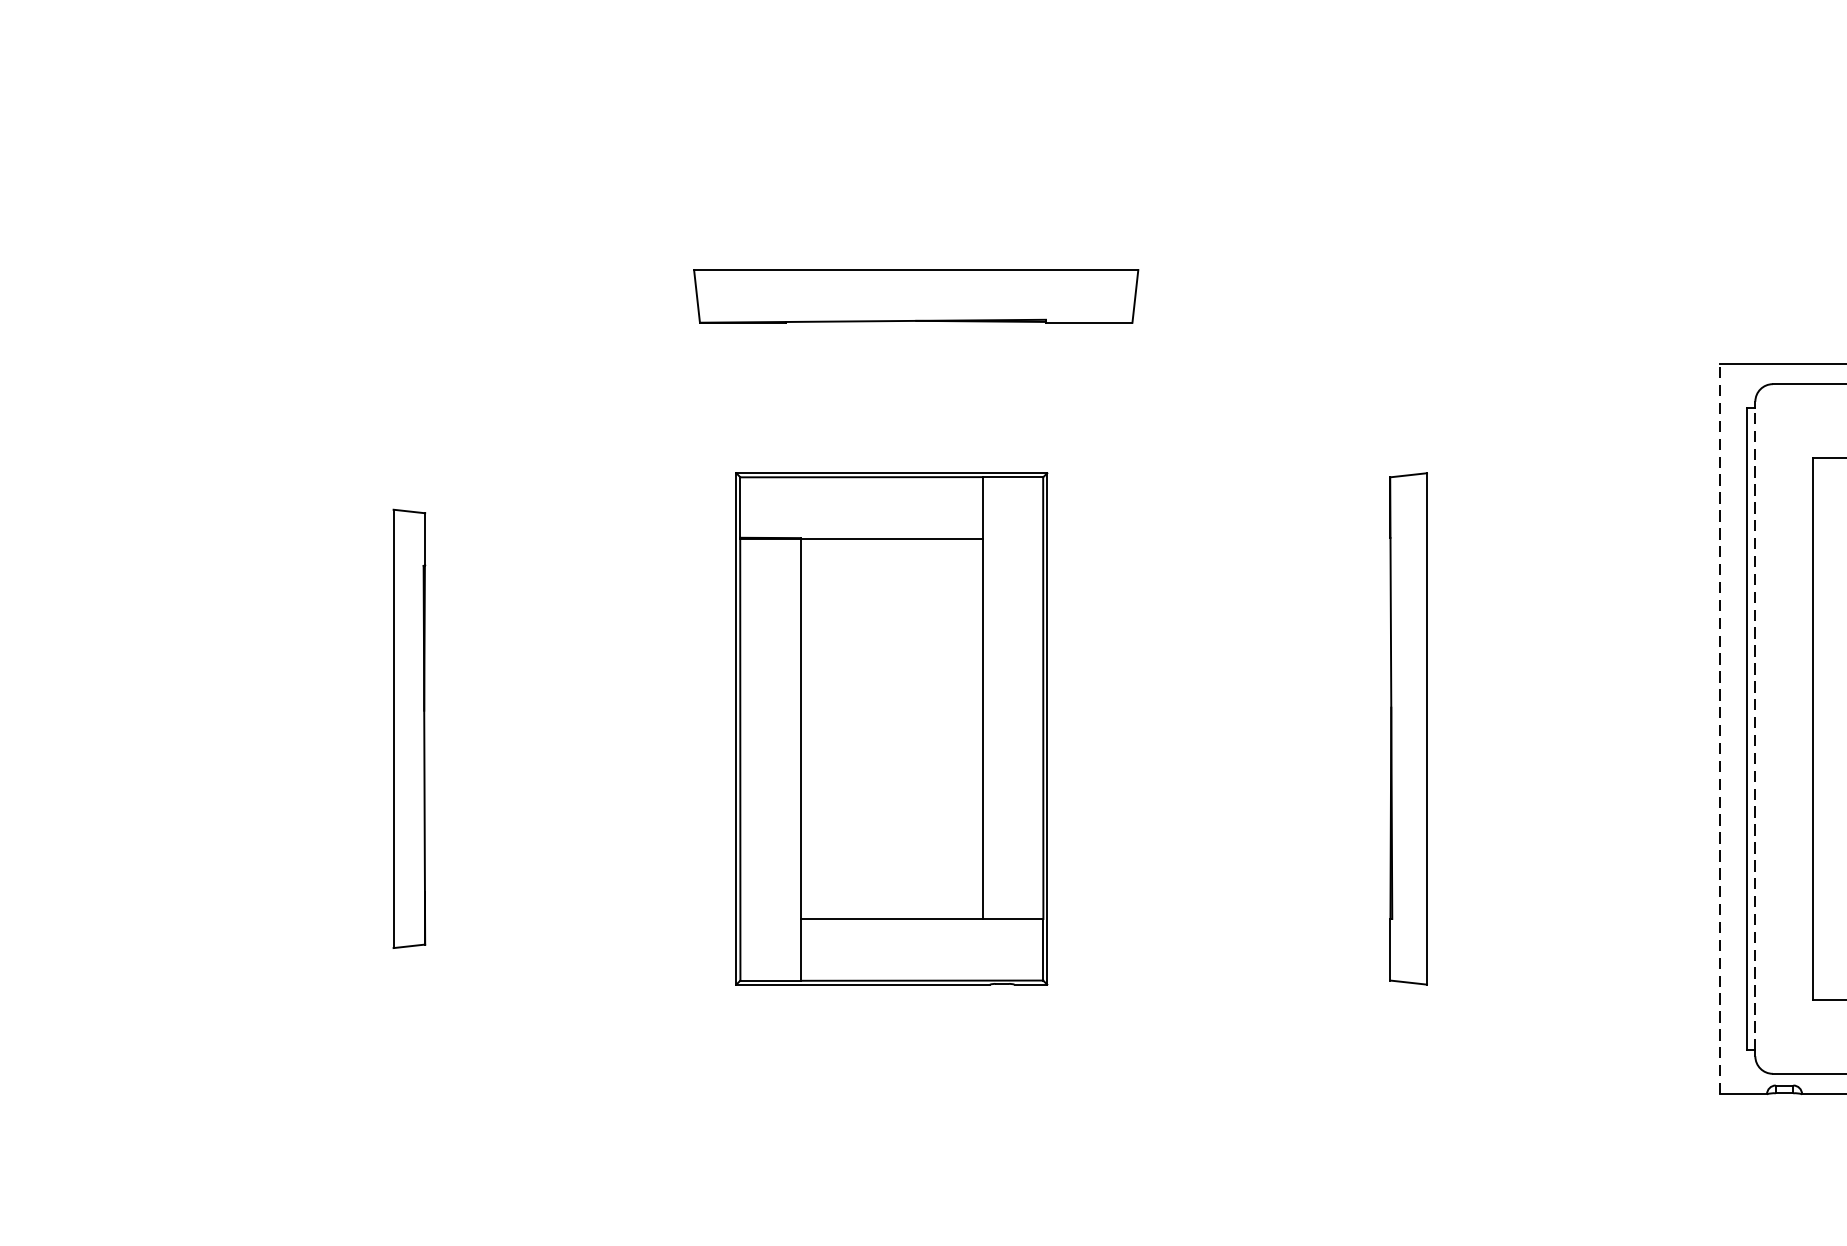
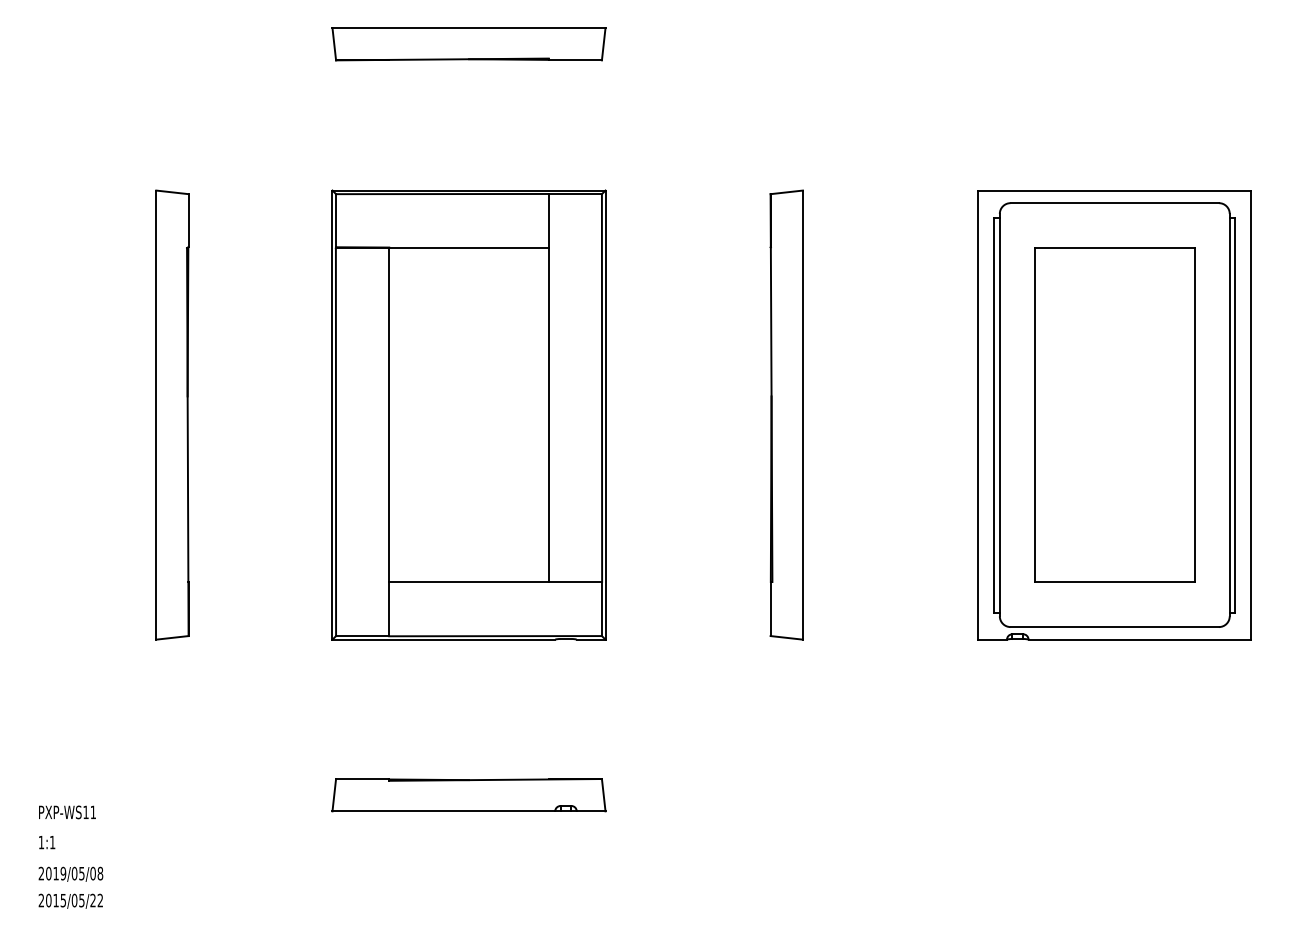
part: (915, 296) -> (468, 44), moved
part: (409, 727) -> (172, 414), size x1.67
part: (890, 727) -> (468, 414), size x1.43
part: (1408, 727) -> (786, 414), size x1.43
line: (1720, 729) -> (978, 415), dashed -> solid
line: (1754, 729) -> (999, 415), dashed -> solid

